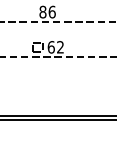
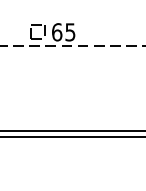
text: (60, 47) -> (70, 32), 62 -> 65

